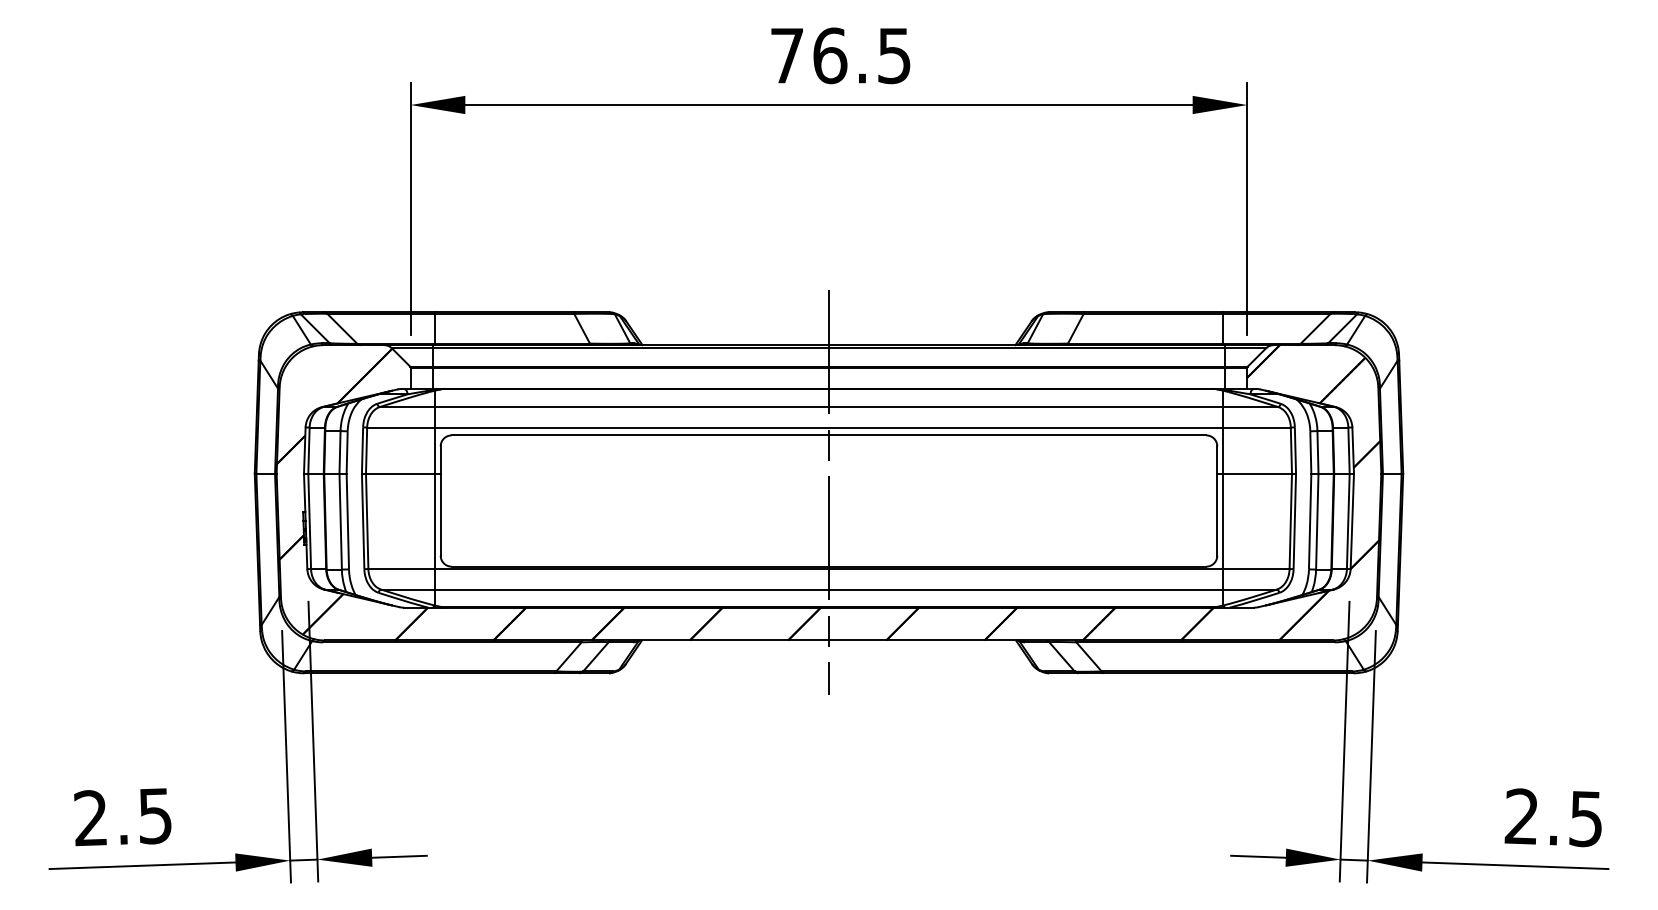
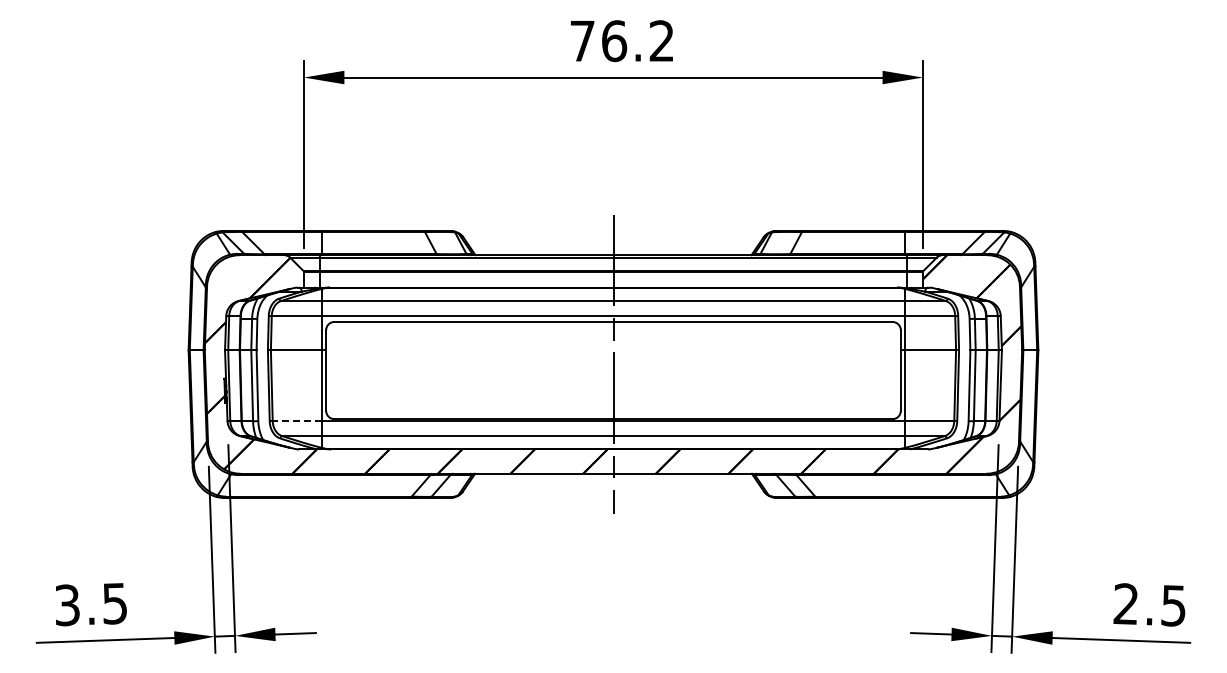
text: (893, 56) -> (661, 41), 76.5 -> 76.2
line: (401, 568) -> (297, 420), solid -> dashed
text: (91, 818) -> (67, 605), 2.5 -> 3.5

